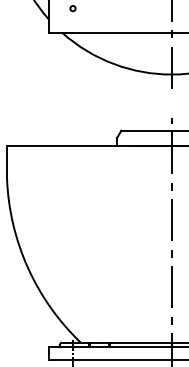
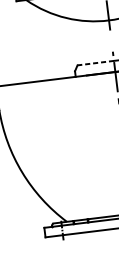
line: (146, 130) -> (95, 63), solid -> dashed

